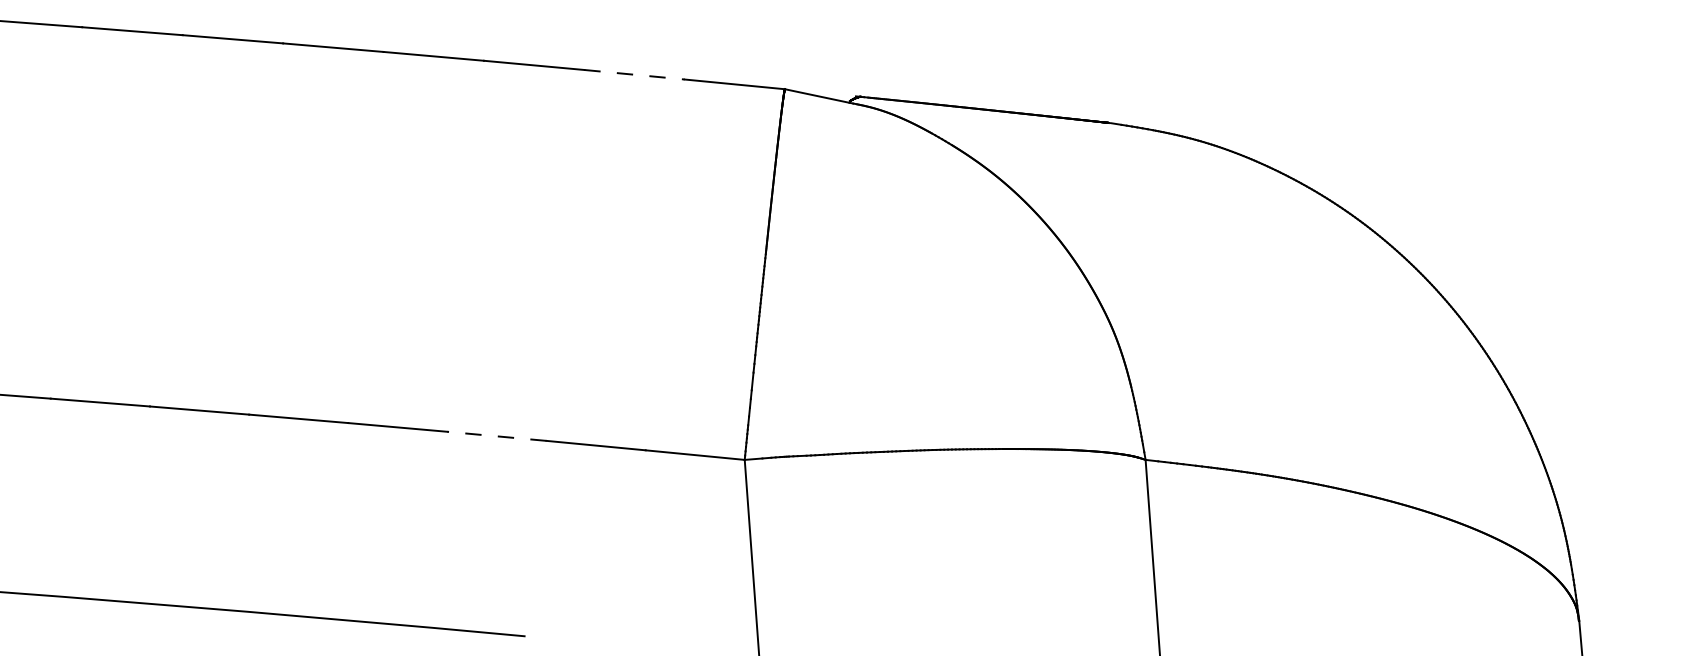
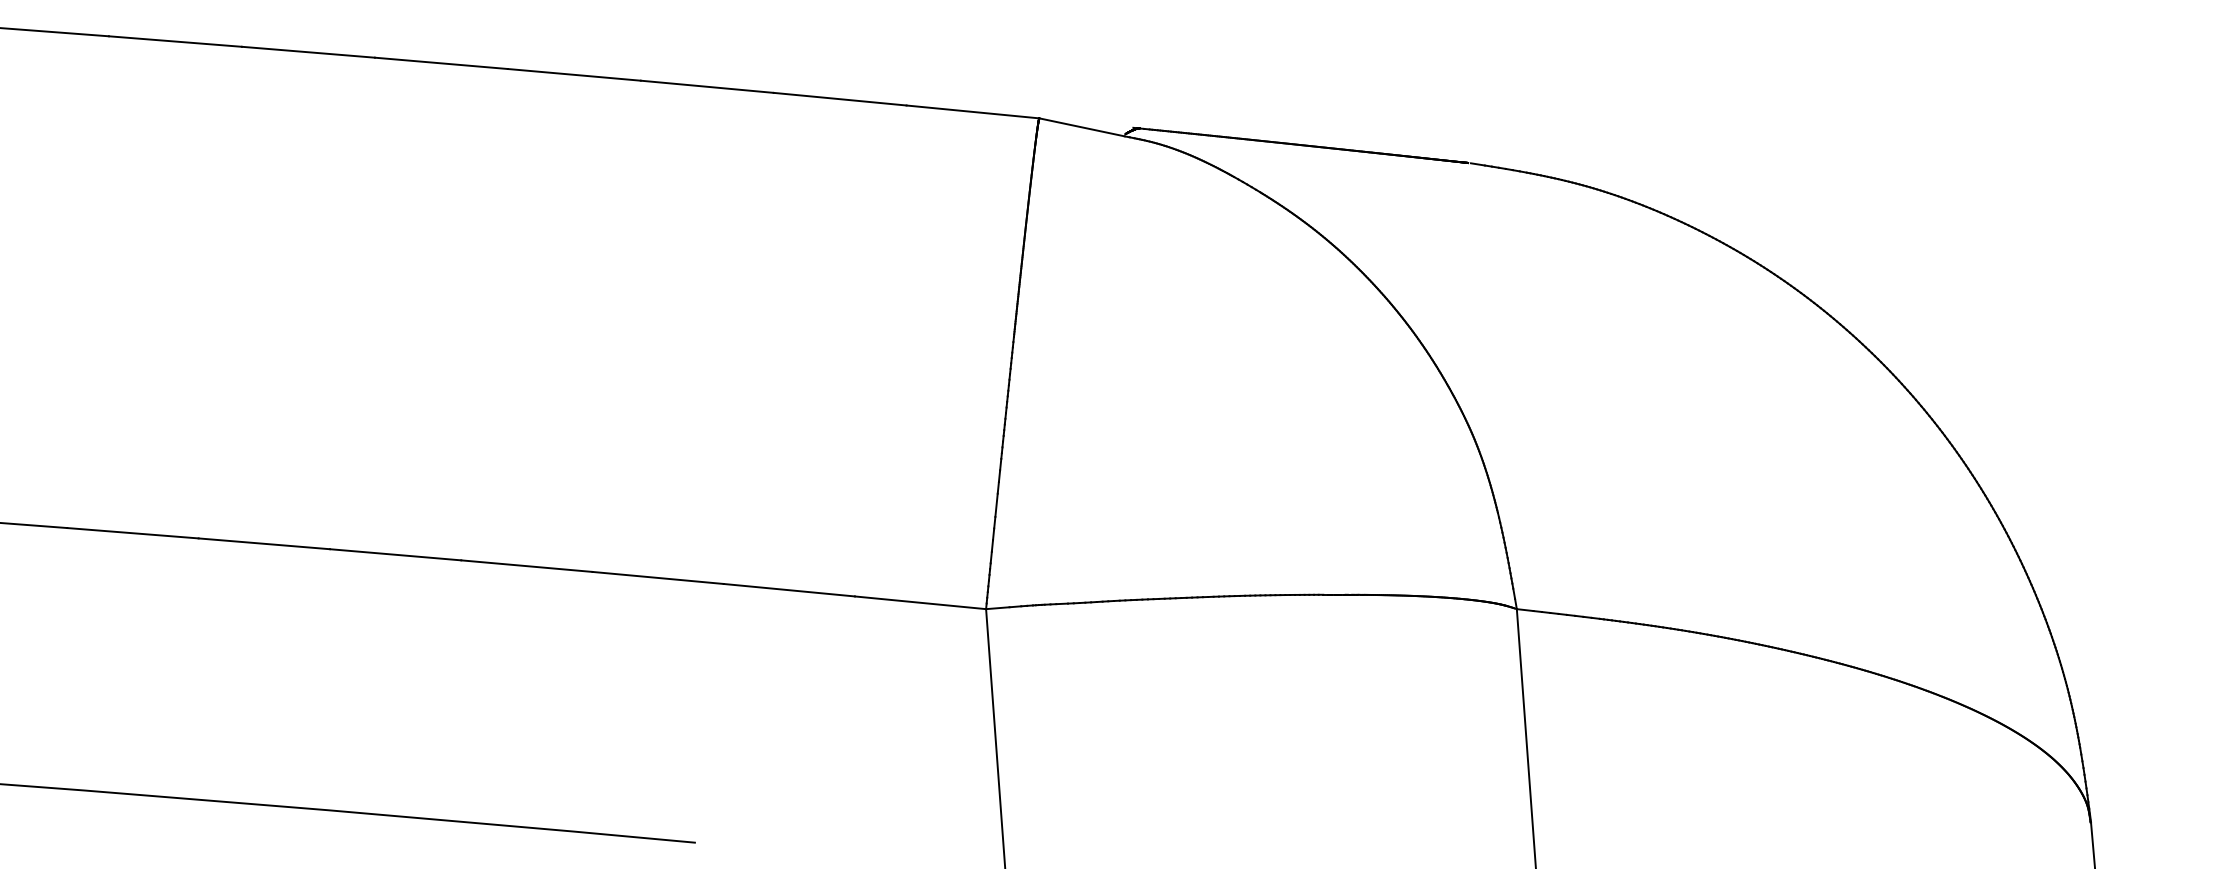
line: (635, 74) -> (841, 98), dashed -> solid
line: (497, 436) -> (658, 578), dashed -> solid

